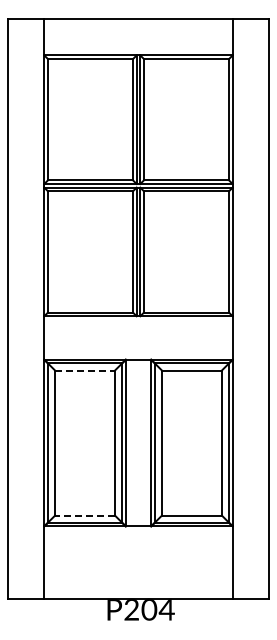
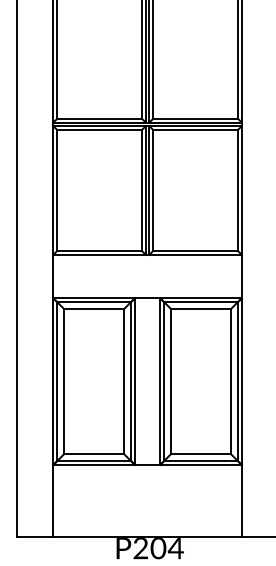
line: (85, 370) -> (94, 309), dashed -> solid
line: (85, 515) -> (94, 454), dashed -> solid

